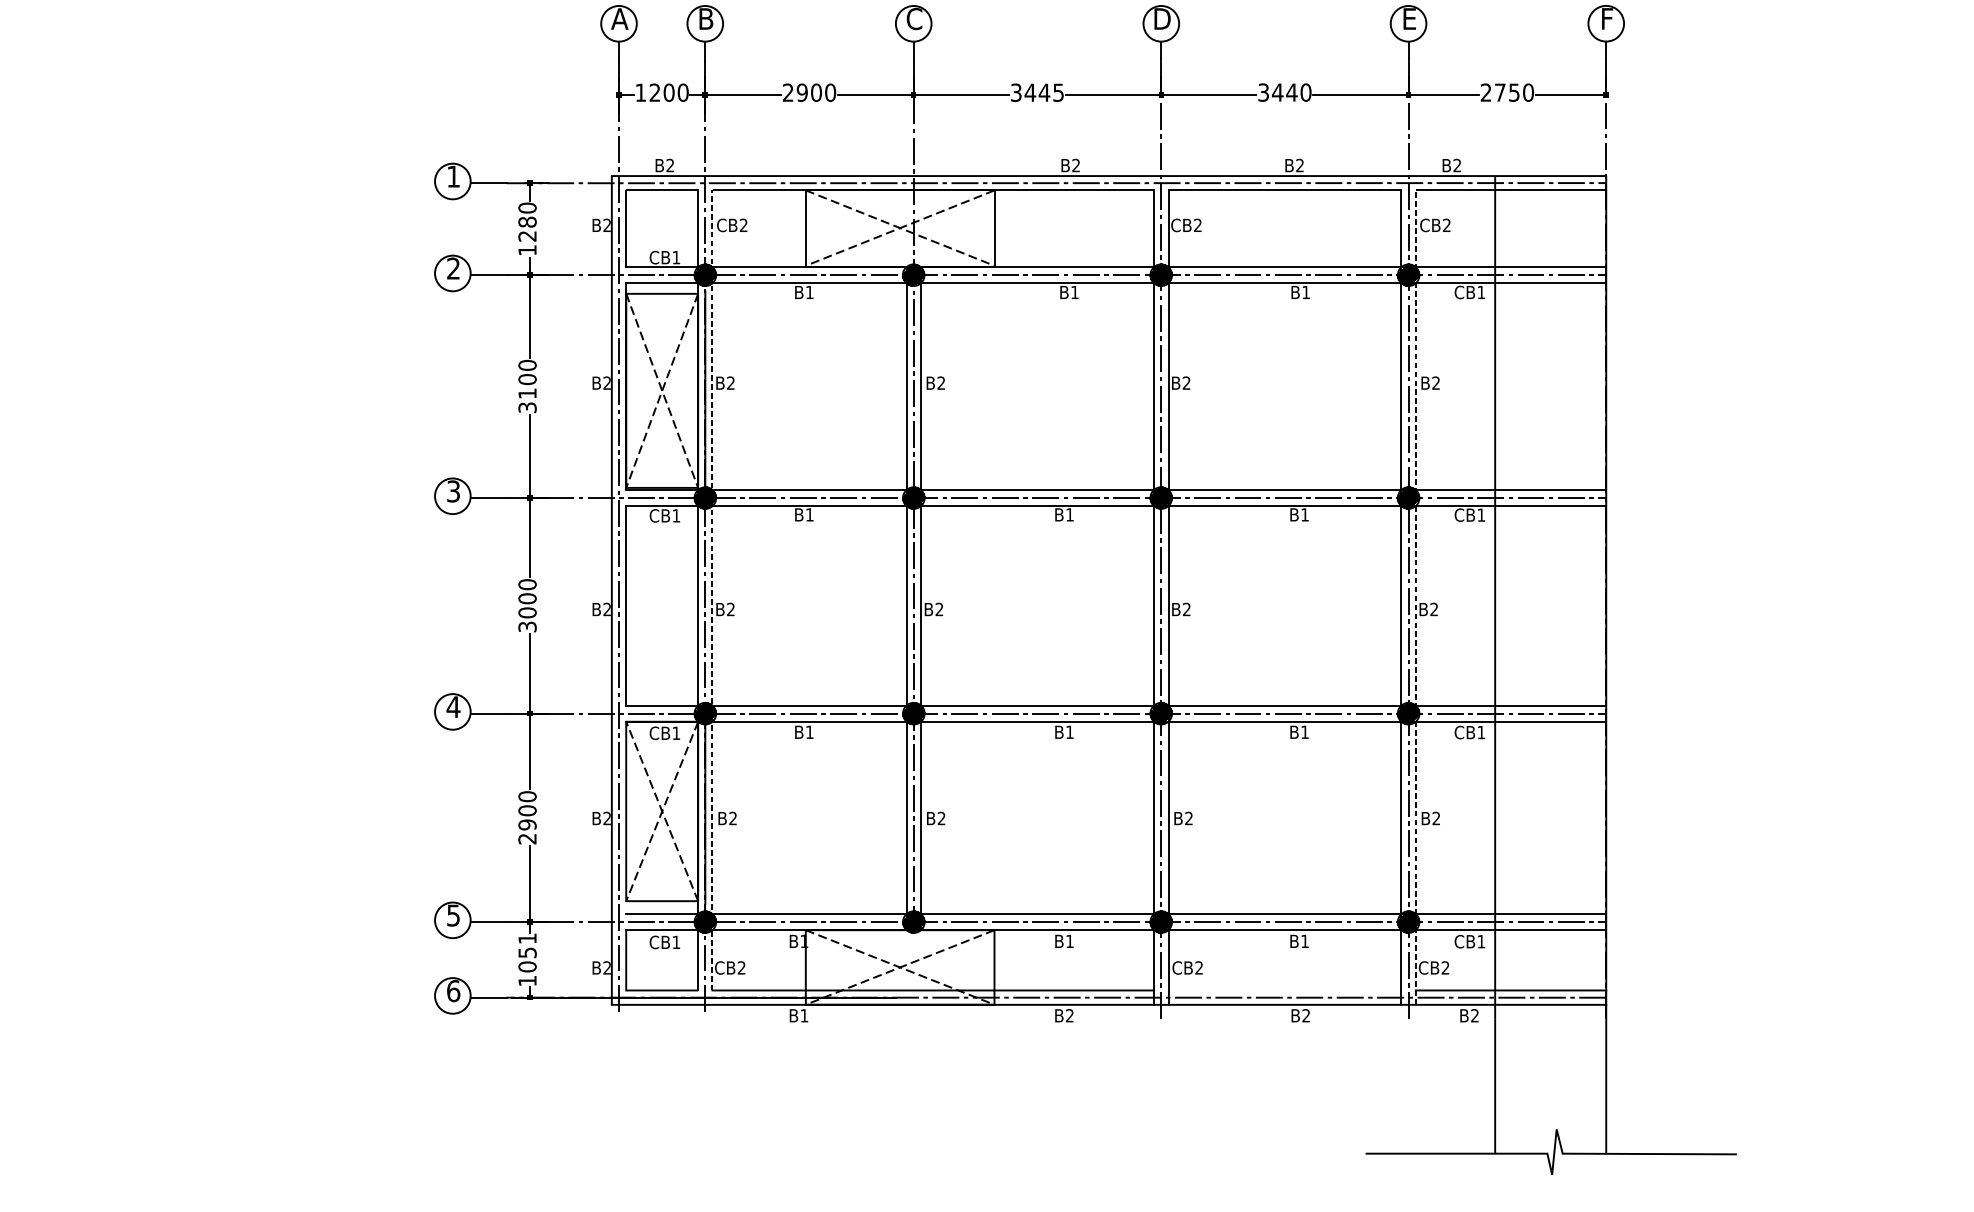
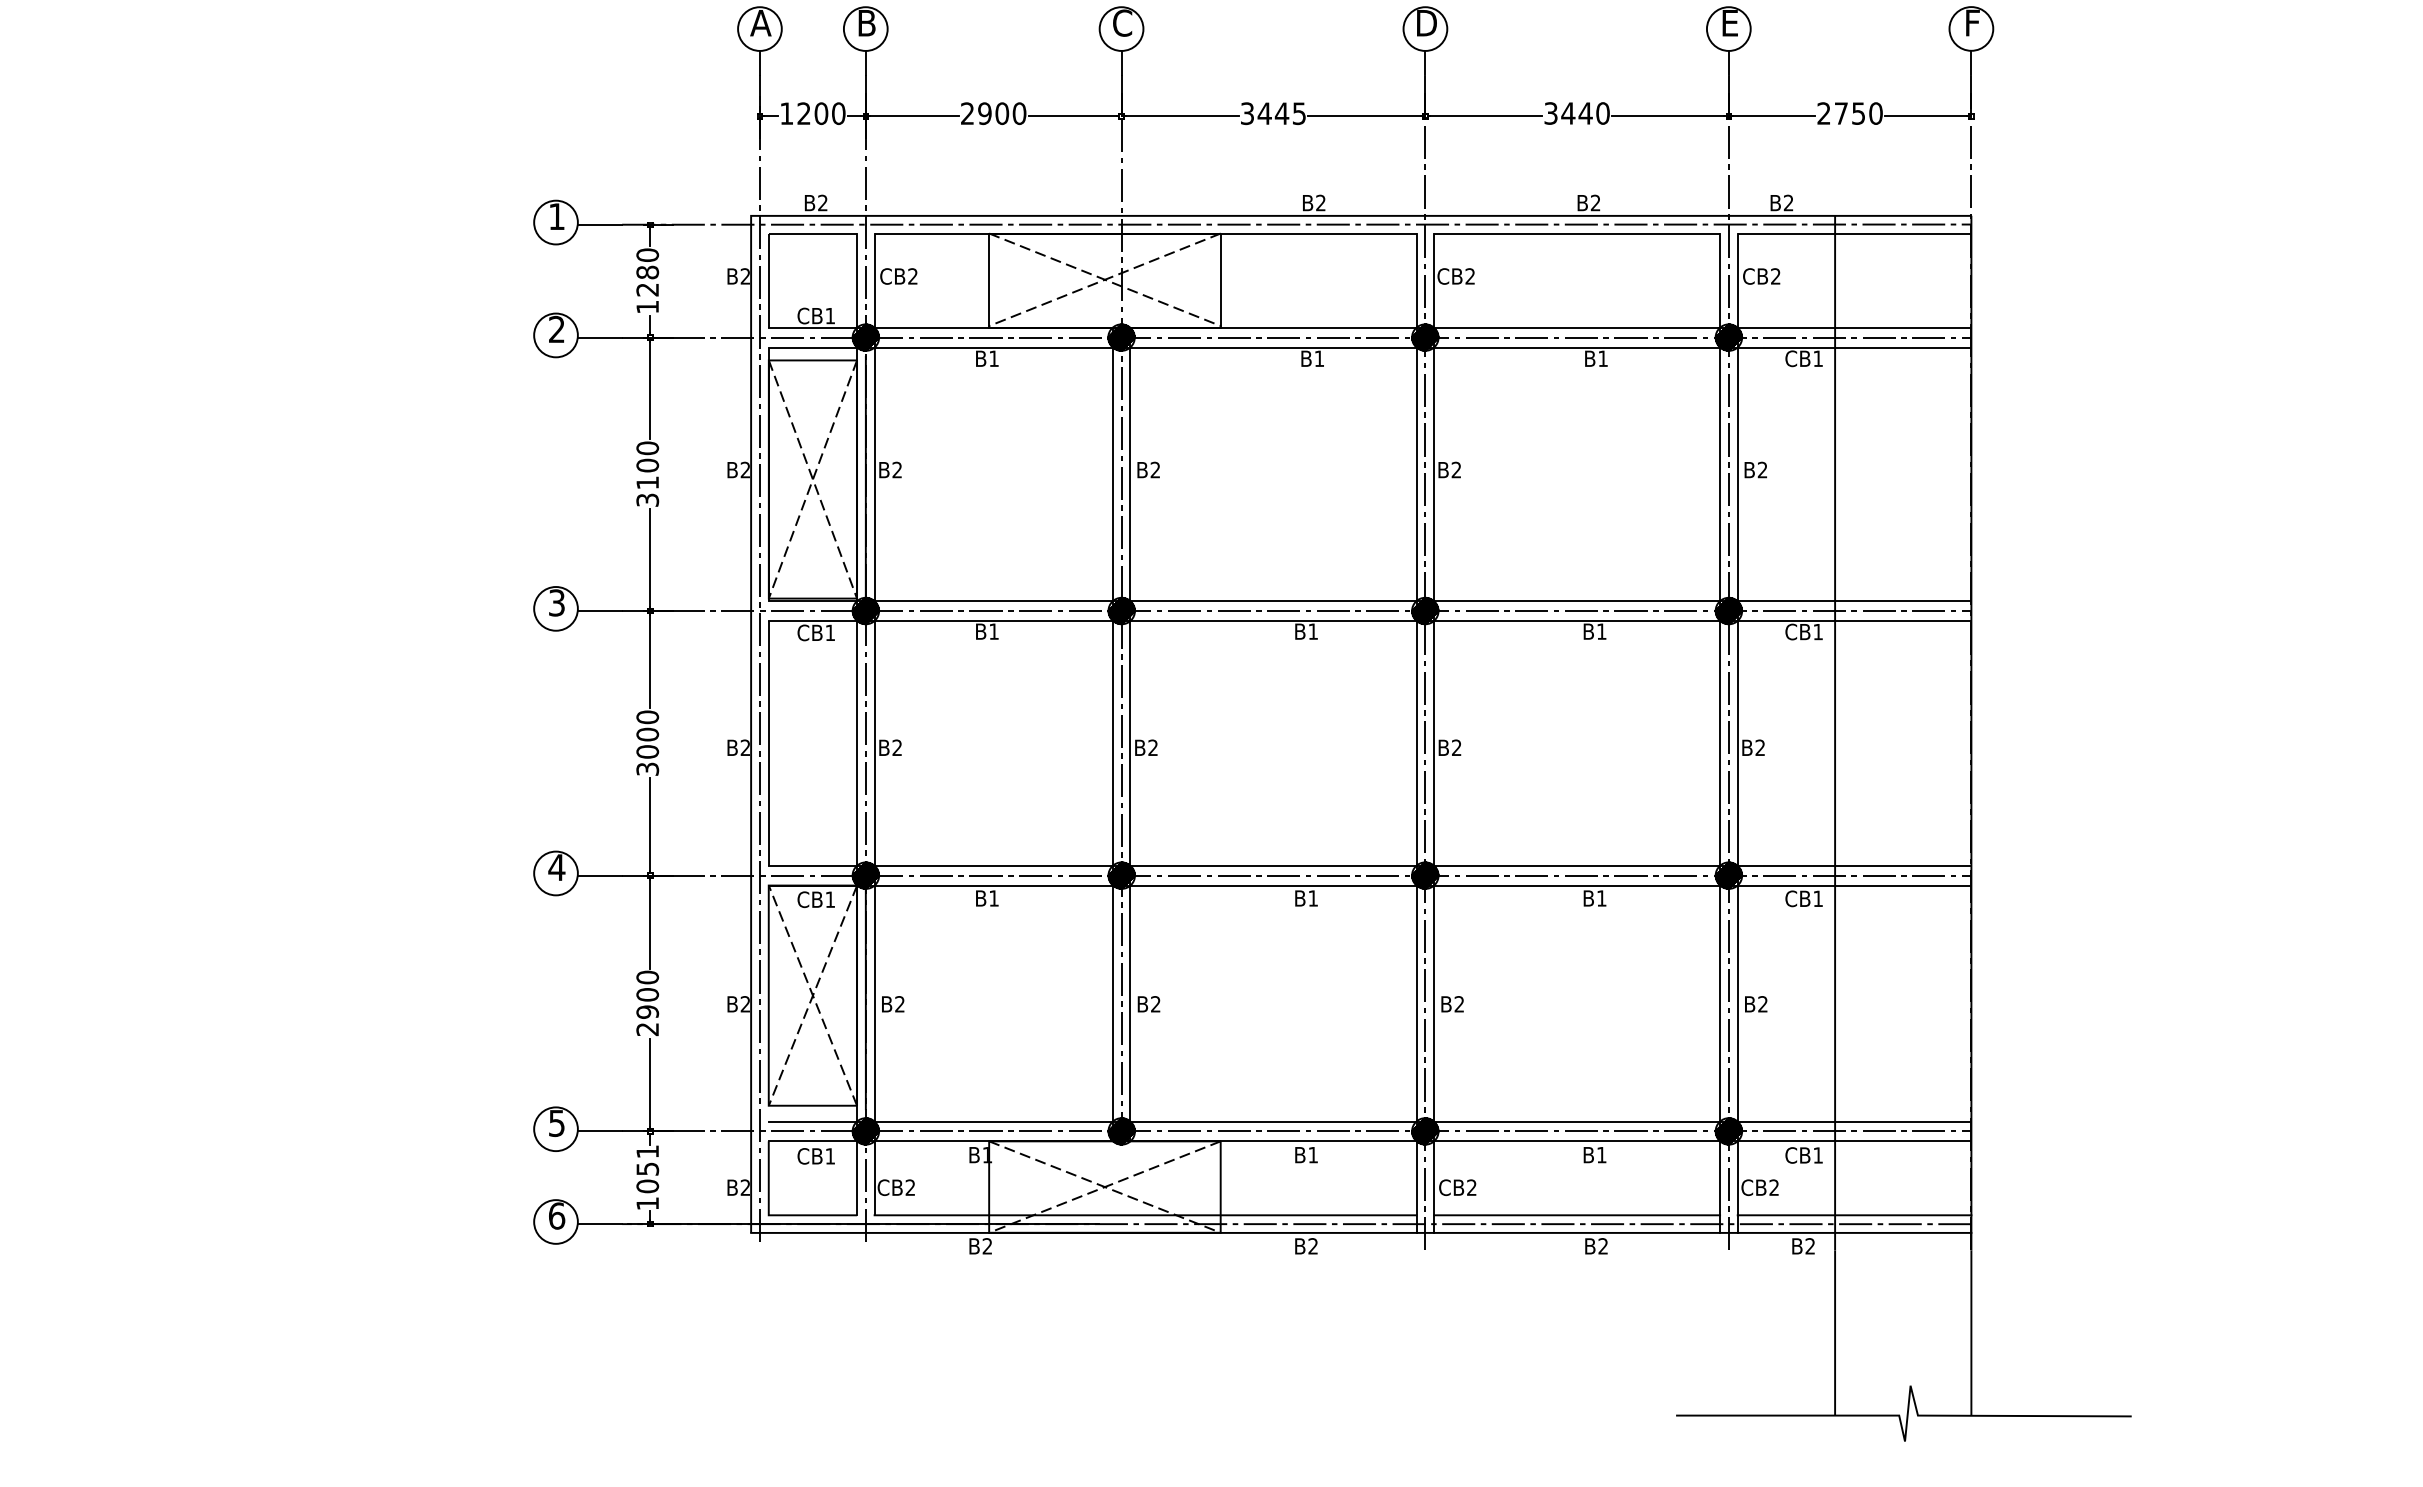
line: (712, 590) -> (874, 724), dashed -> solid
line: (1415, 597) -> (1737, 733), dashed -> solid
line: (1285, 990) -> (1577, 1215), added
text: (804, 1015) -> (987, 1246), B1 -> B2

